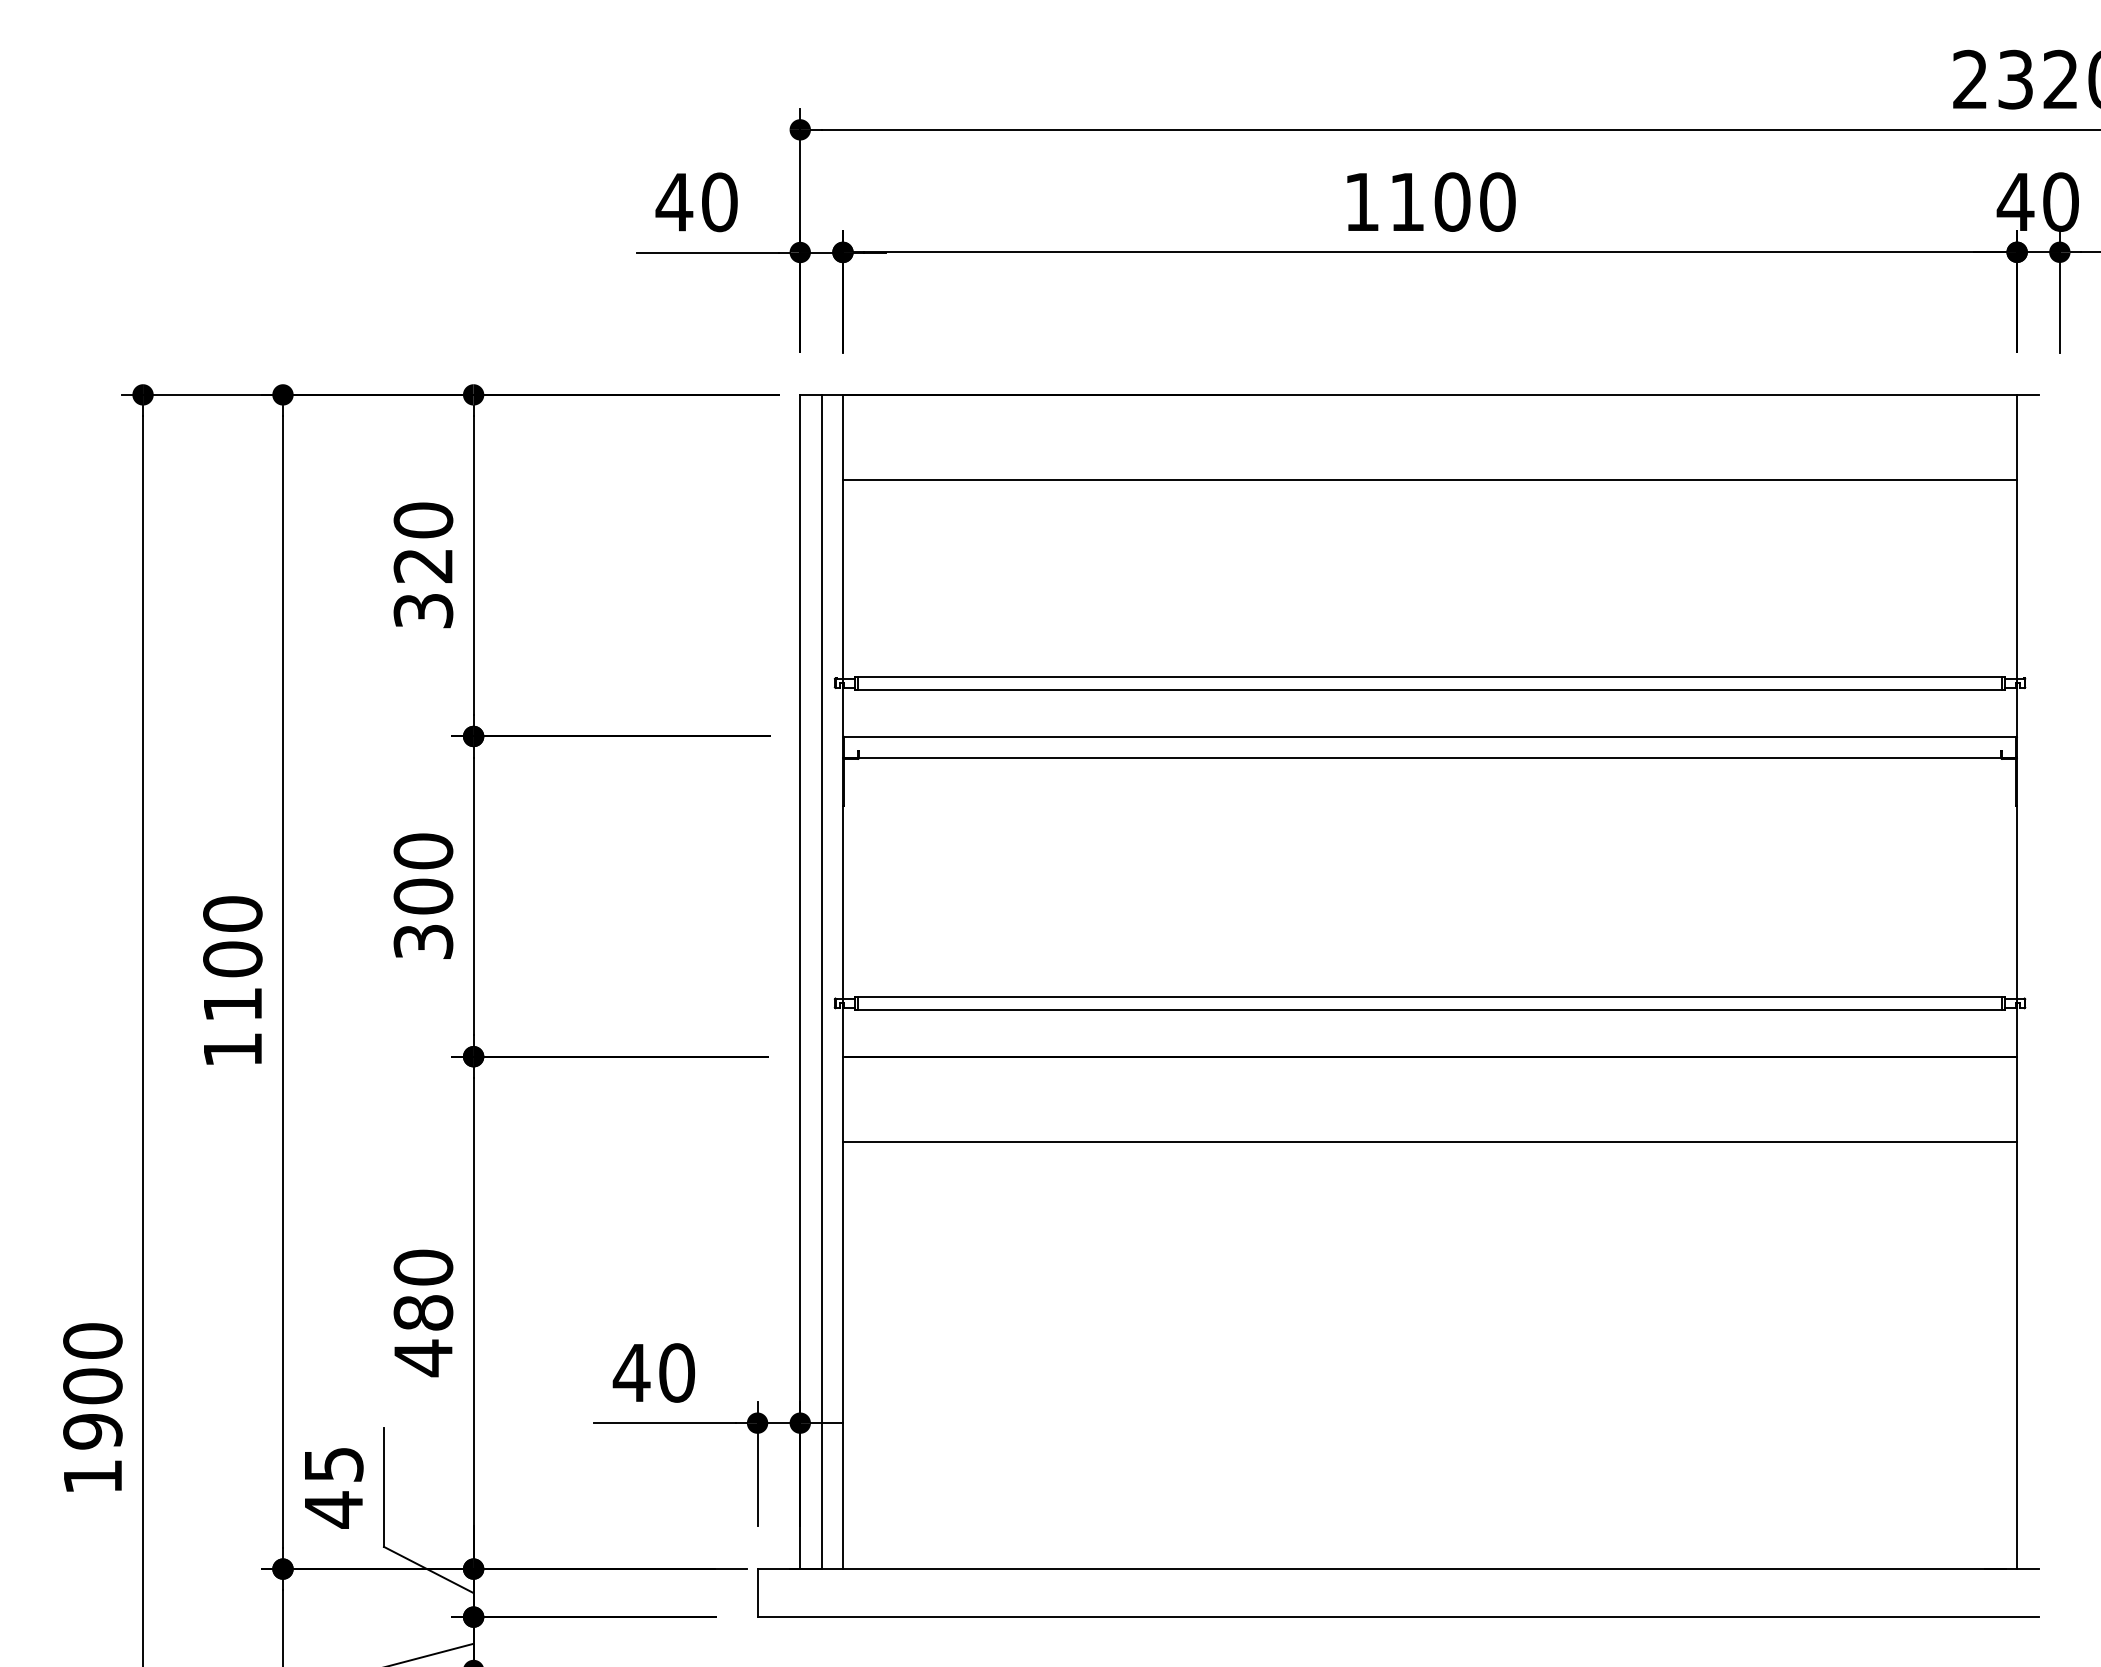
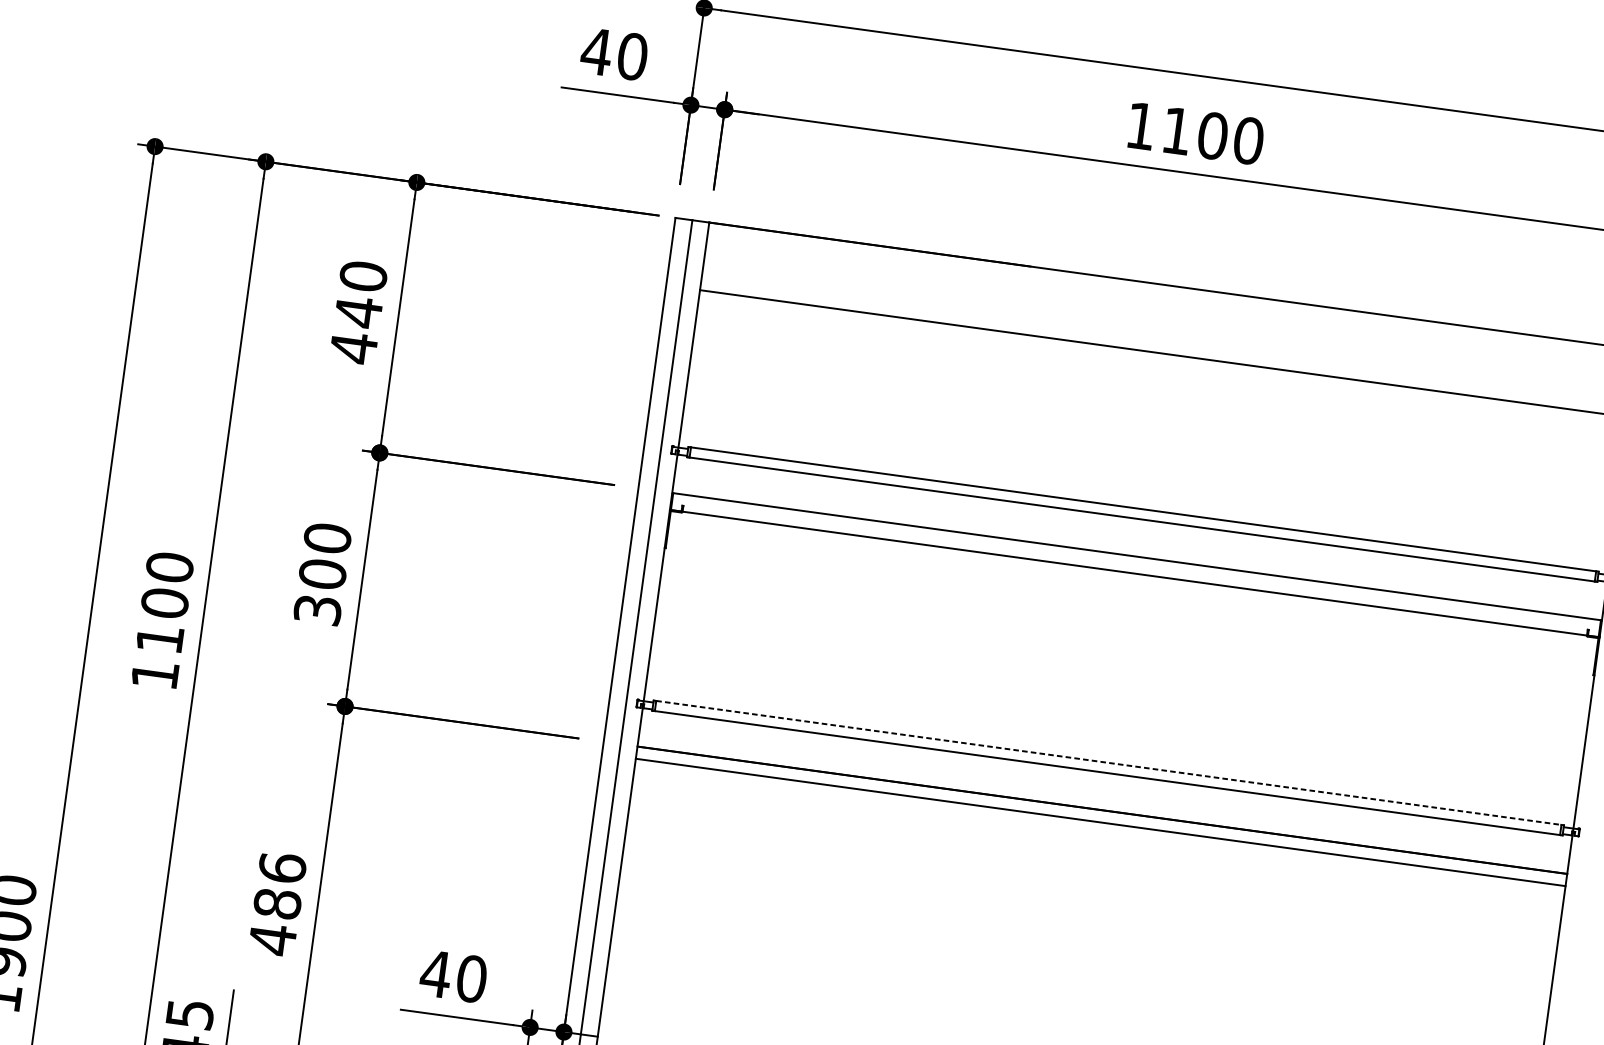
text: (423, 588) -> (356, 330), 320 -> 440
line: (1430, 996) -> (1109, 762), solid -> dashed
line: (1429, 1142) -> (1100, 822), moved
text: (423, 1267) -> (282, 867), 480 -> 486

